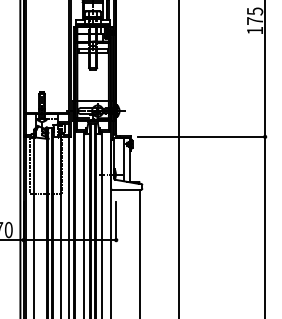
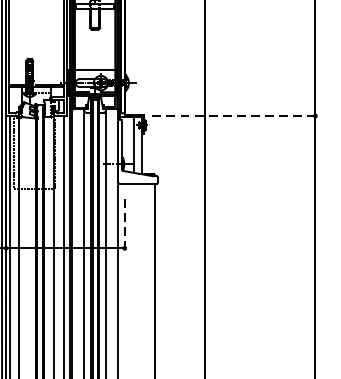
line: (202, 136) -> (235, 115), solid -> dashed
line: (116, 221) -> (125, 224), solid -> dashed

